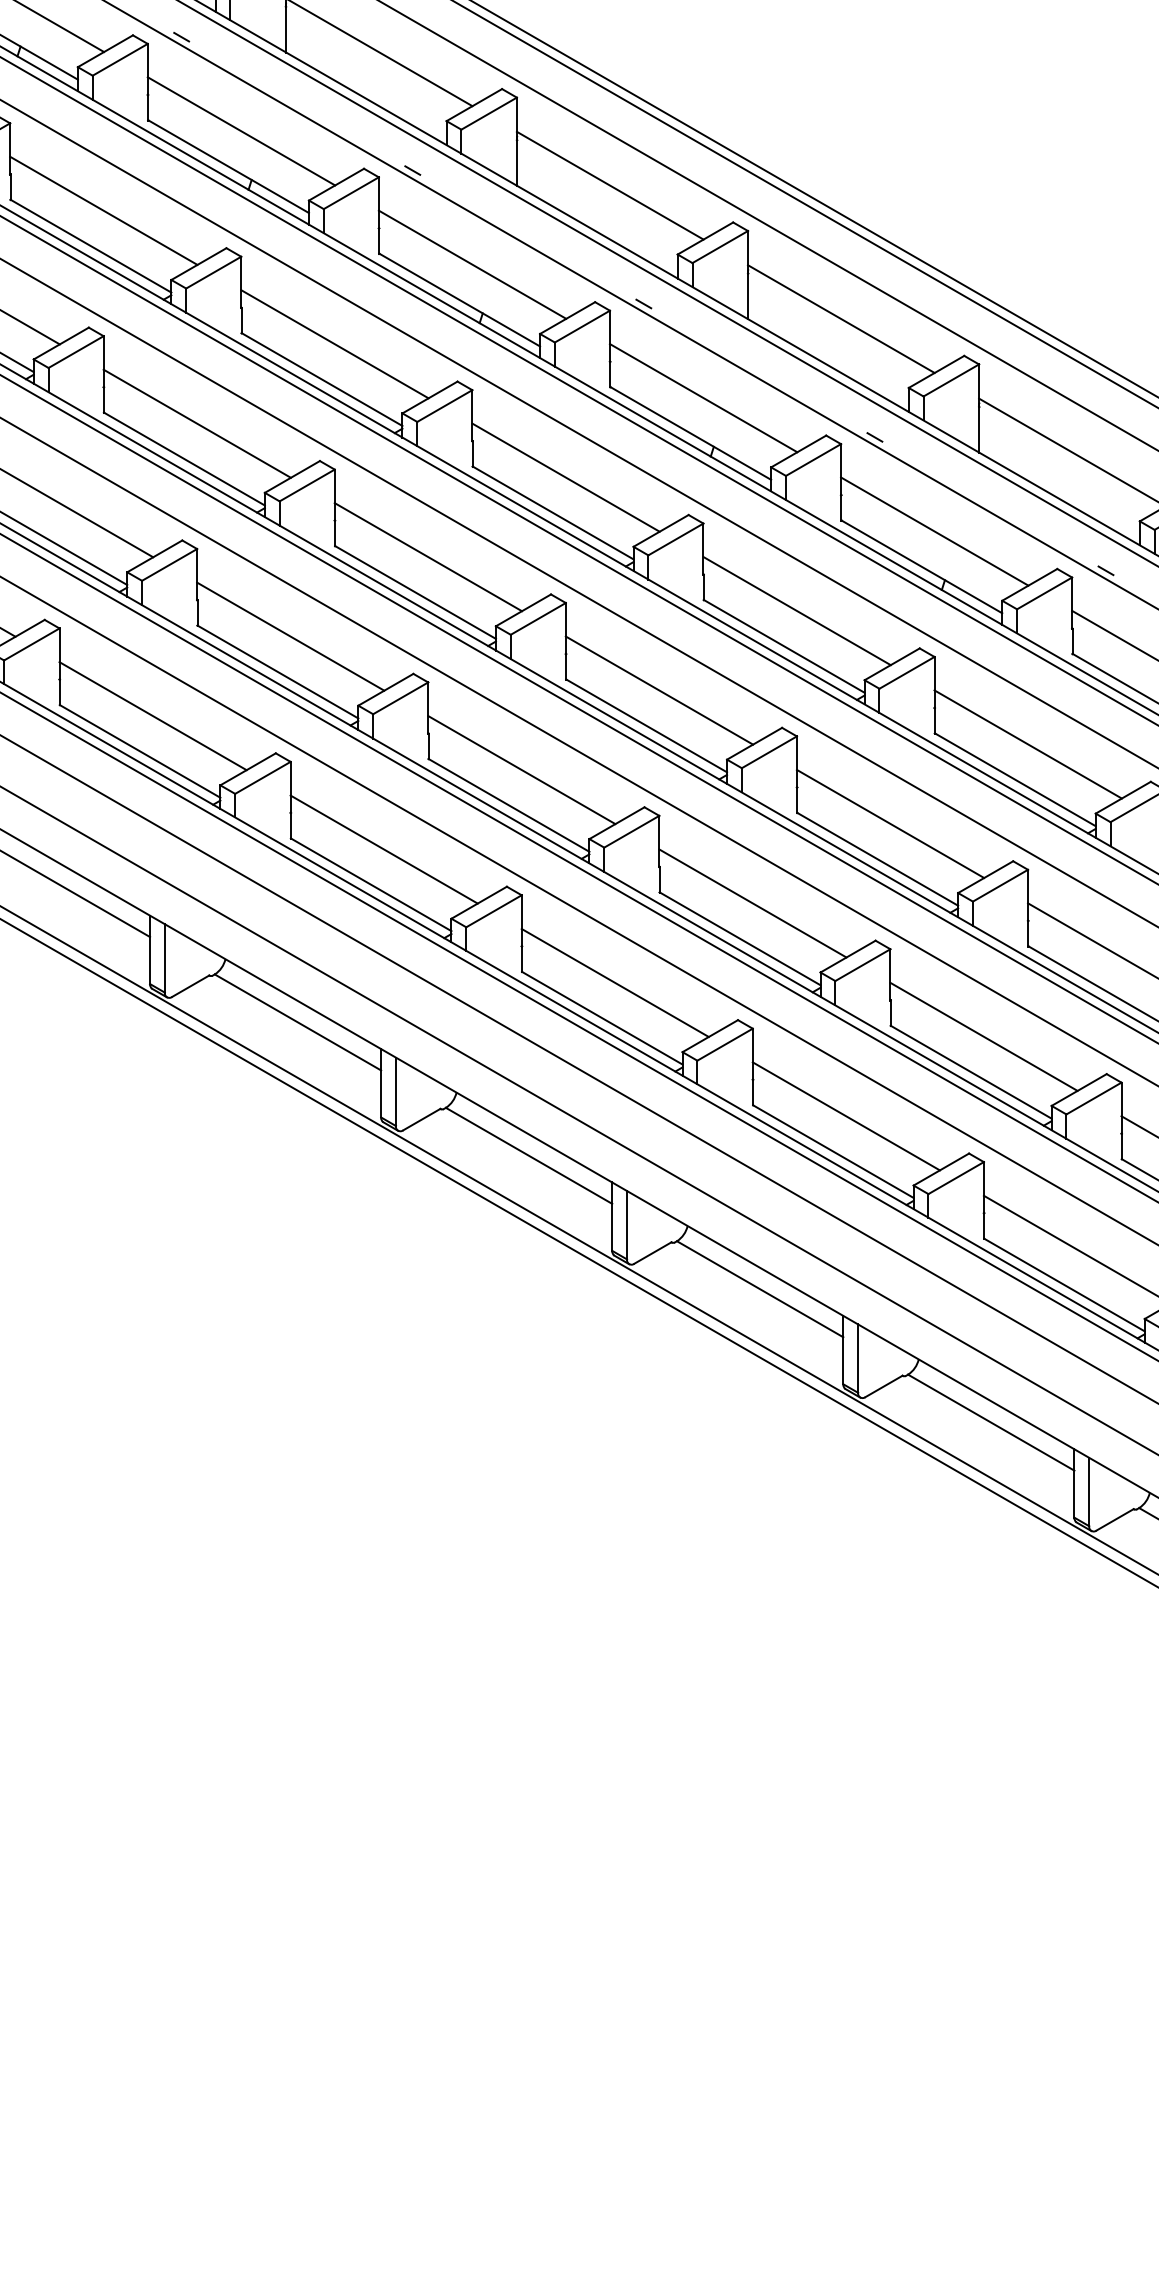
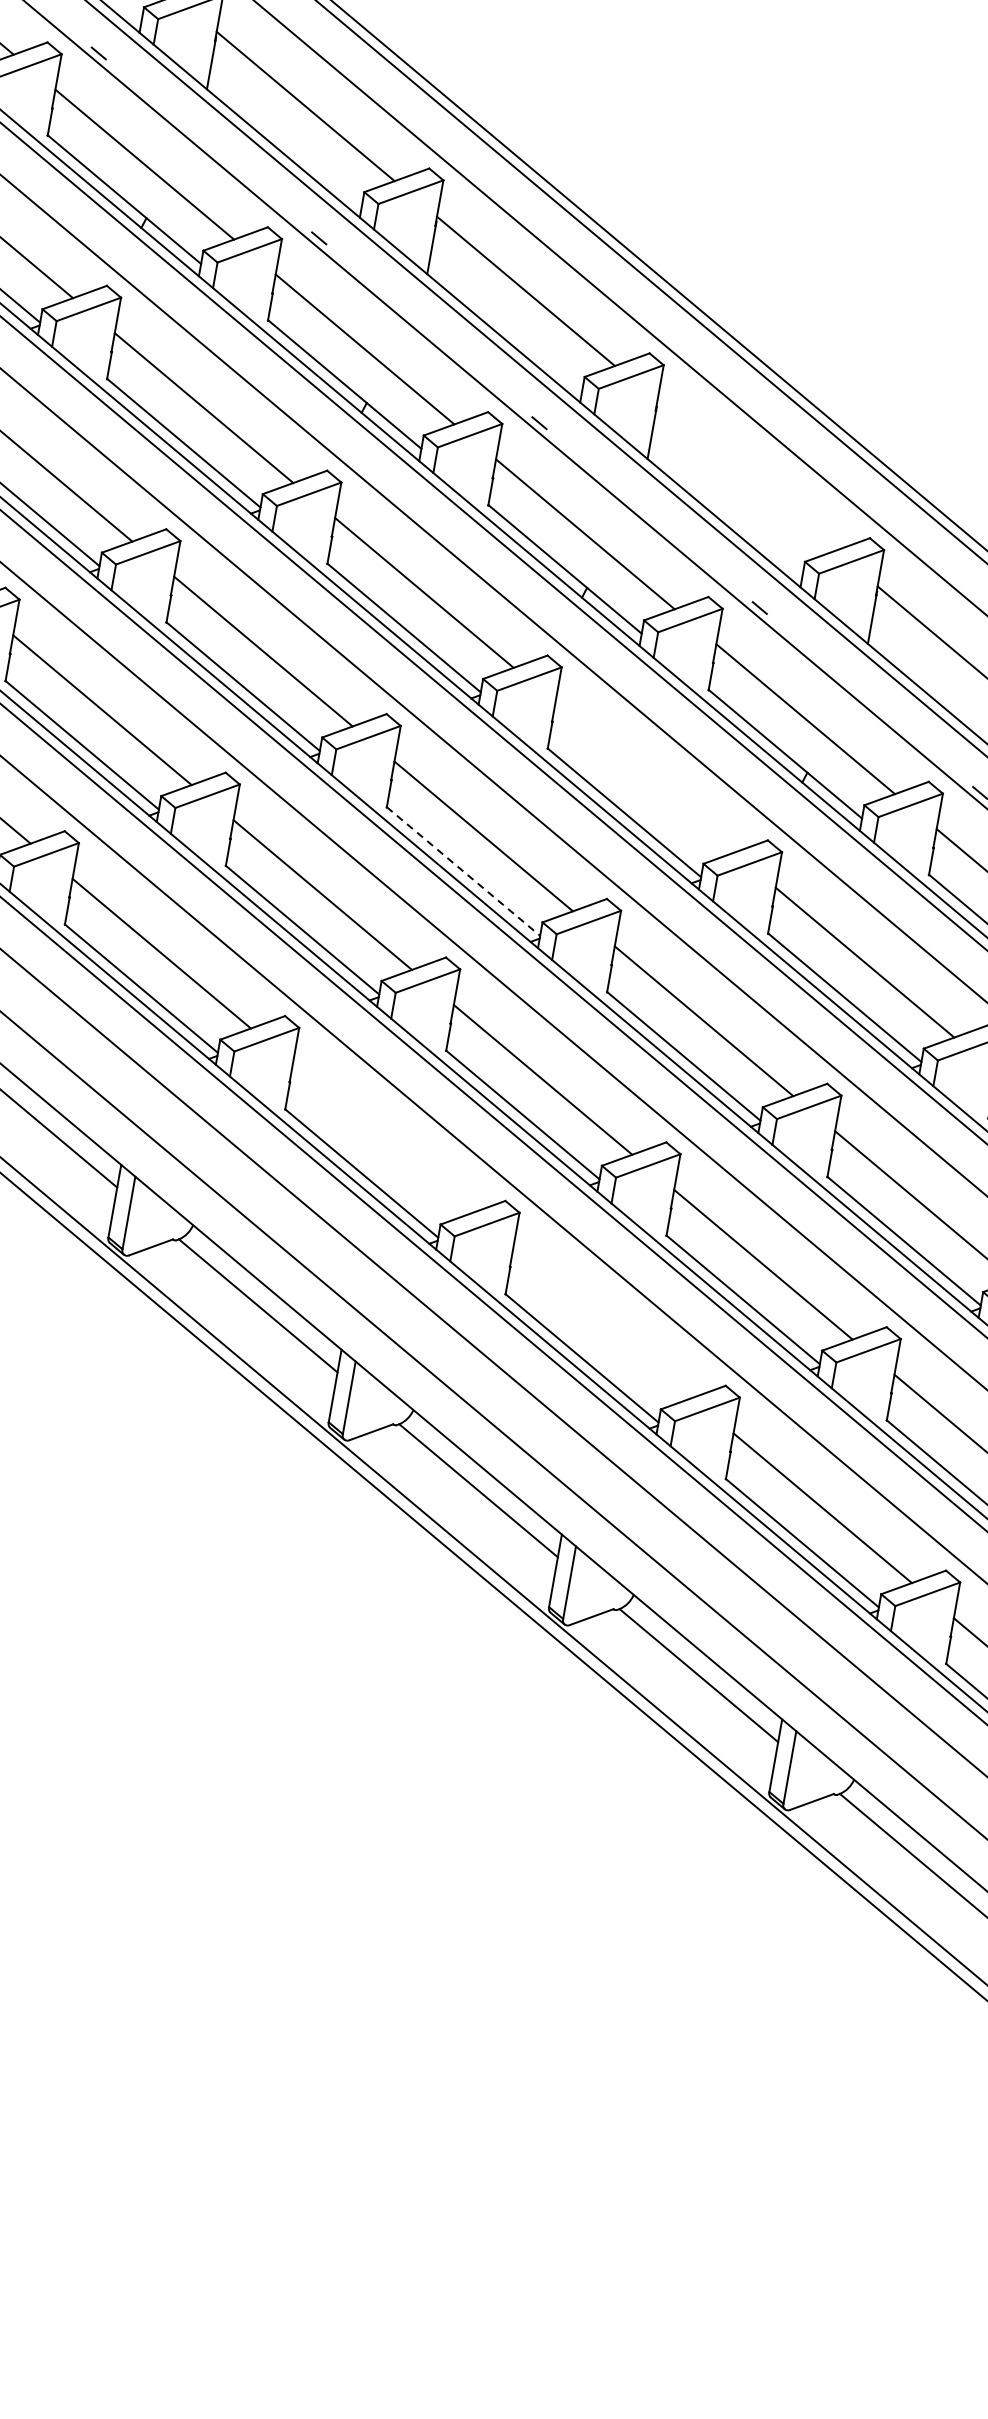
line: (841, 318) -> (746, 475), removed
line: (796, 610) -> (644, 777), removed
line: (646, 725) -> (463, 871), solid -> dashed
line: (614, 982) -> (381, 1137), removed
line: (845, 1116) -> (601, 1323), removed

